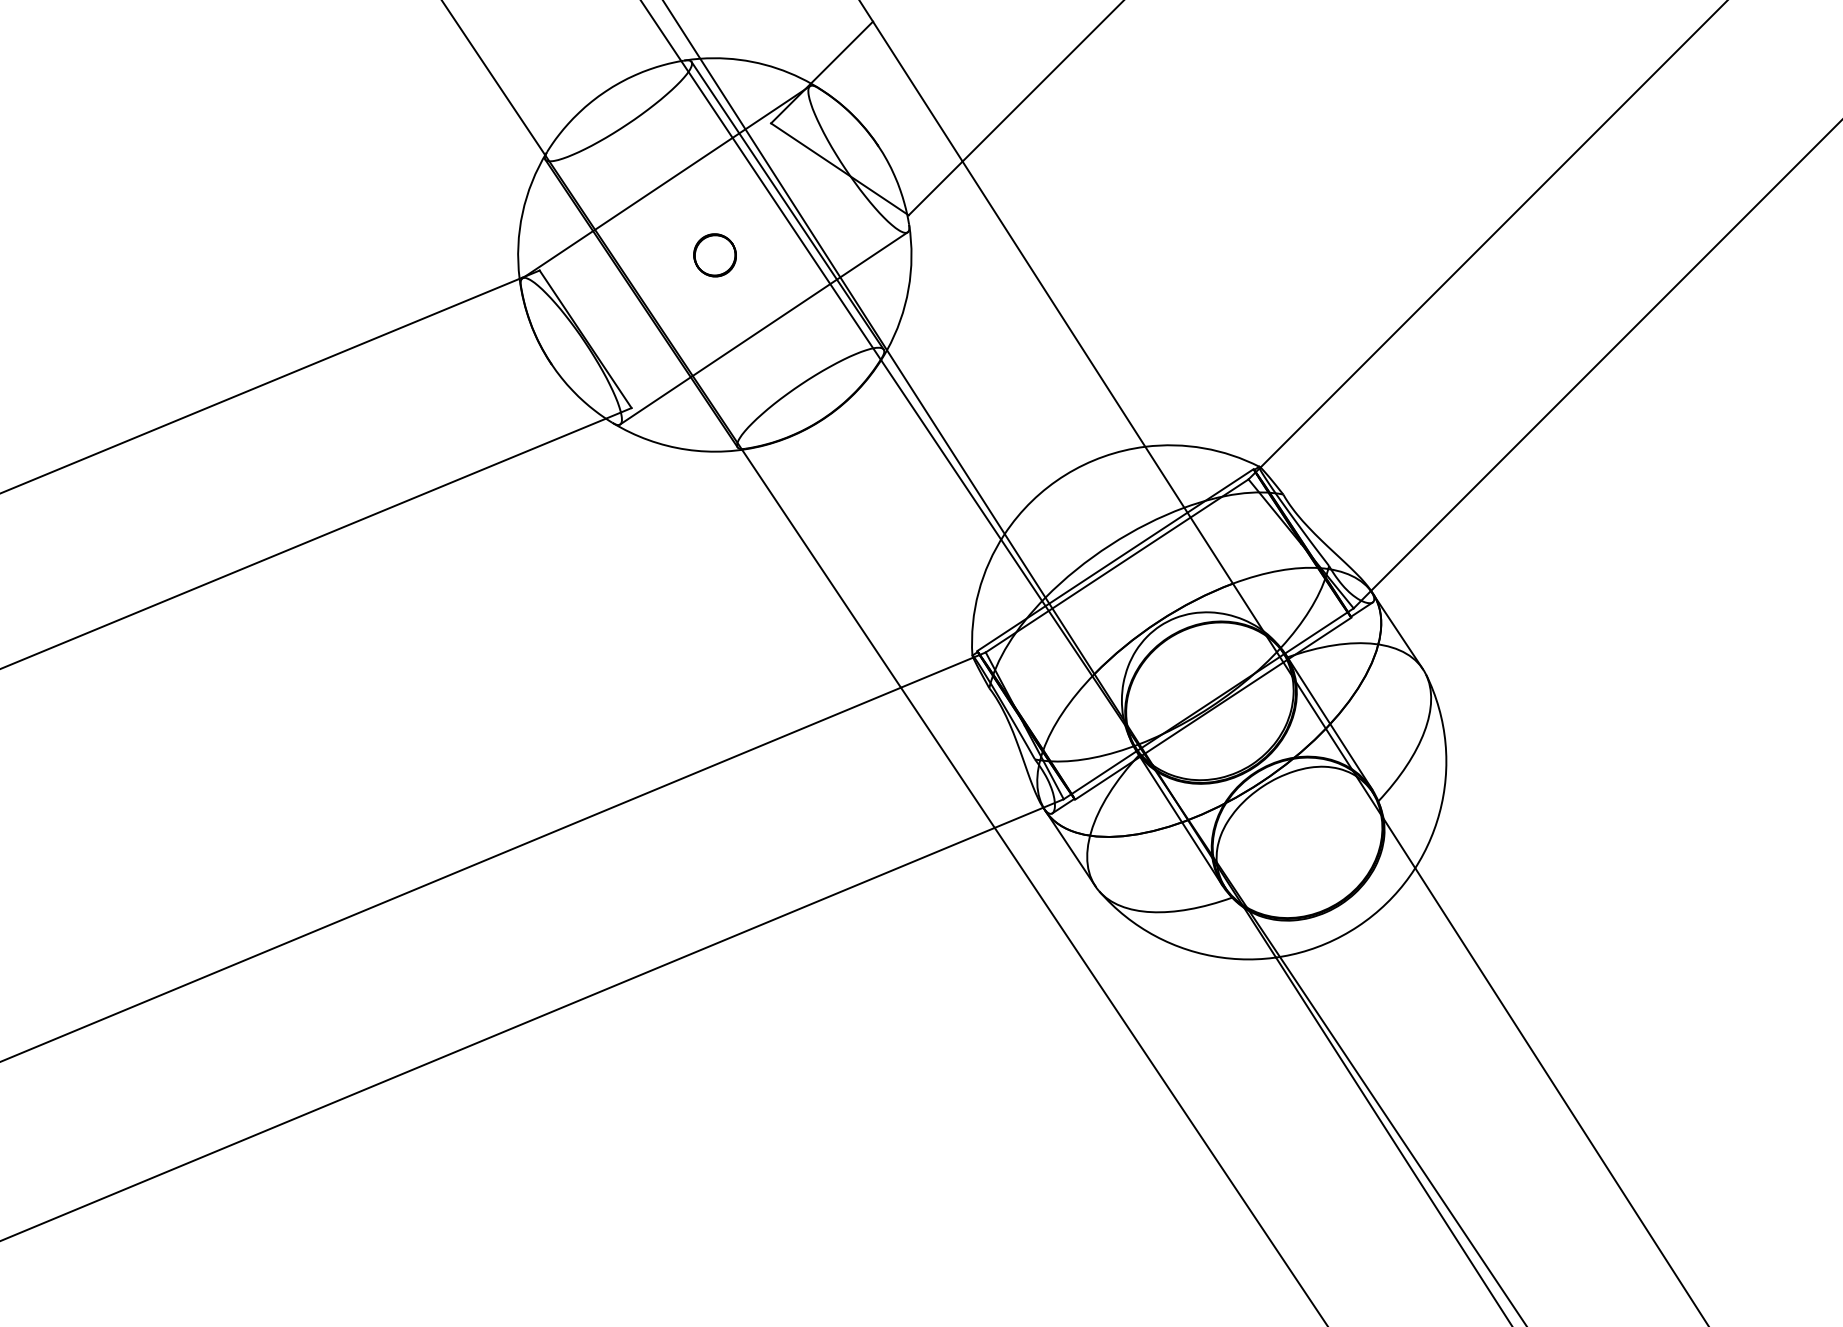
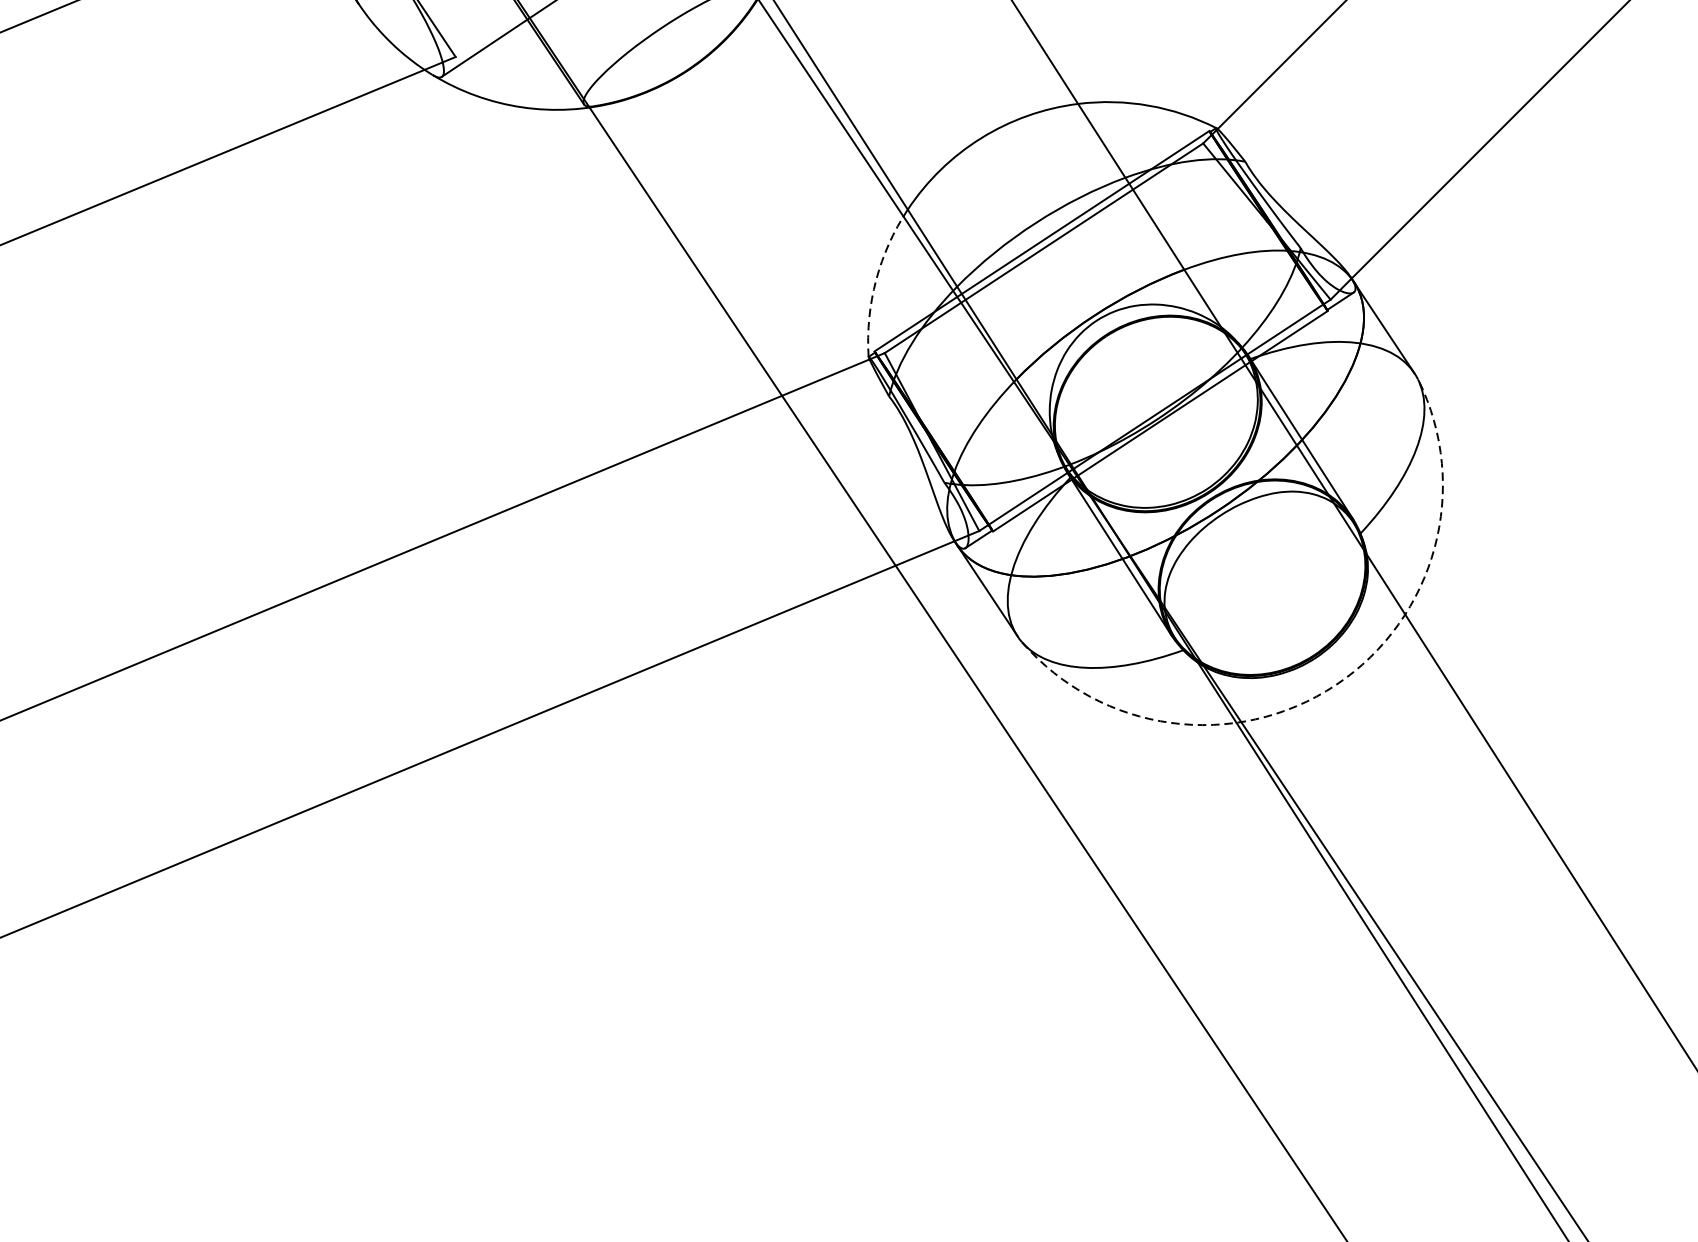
arc: (978, 592) -> (875, 280), solid -> dashed
arc: (1358, 926) -> (1336, 685), solid -> dashed

